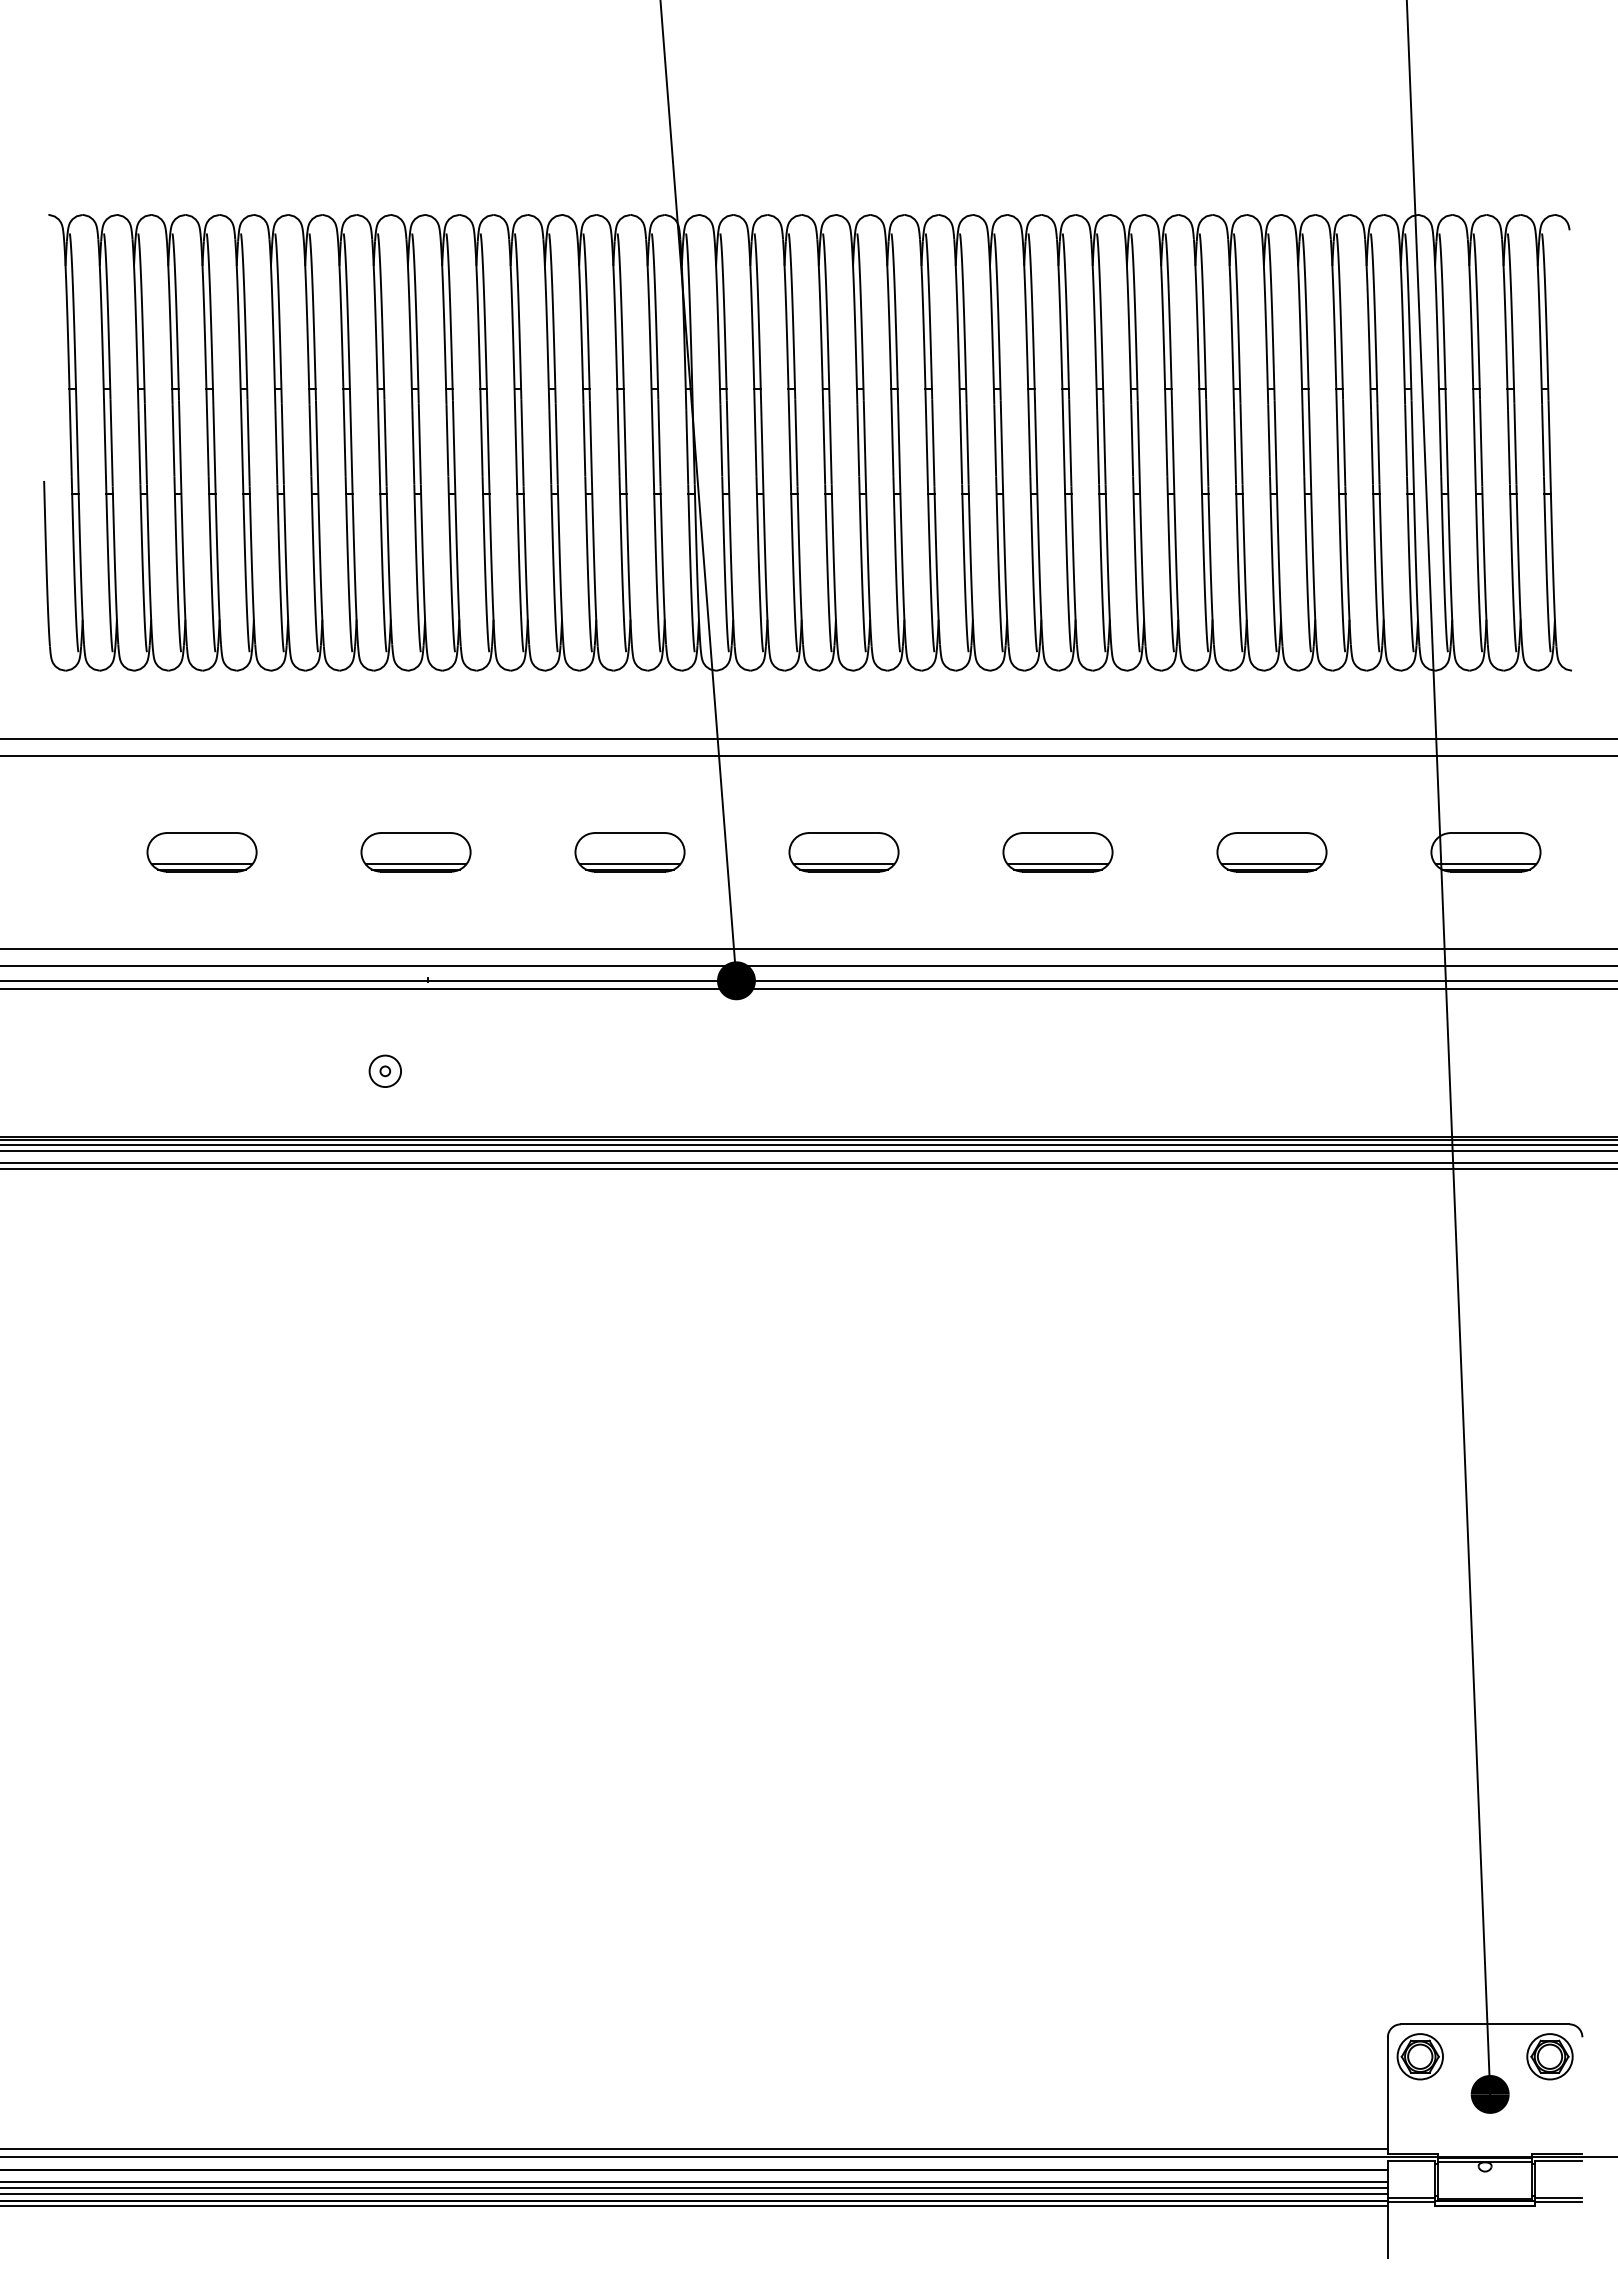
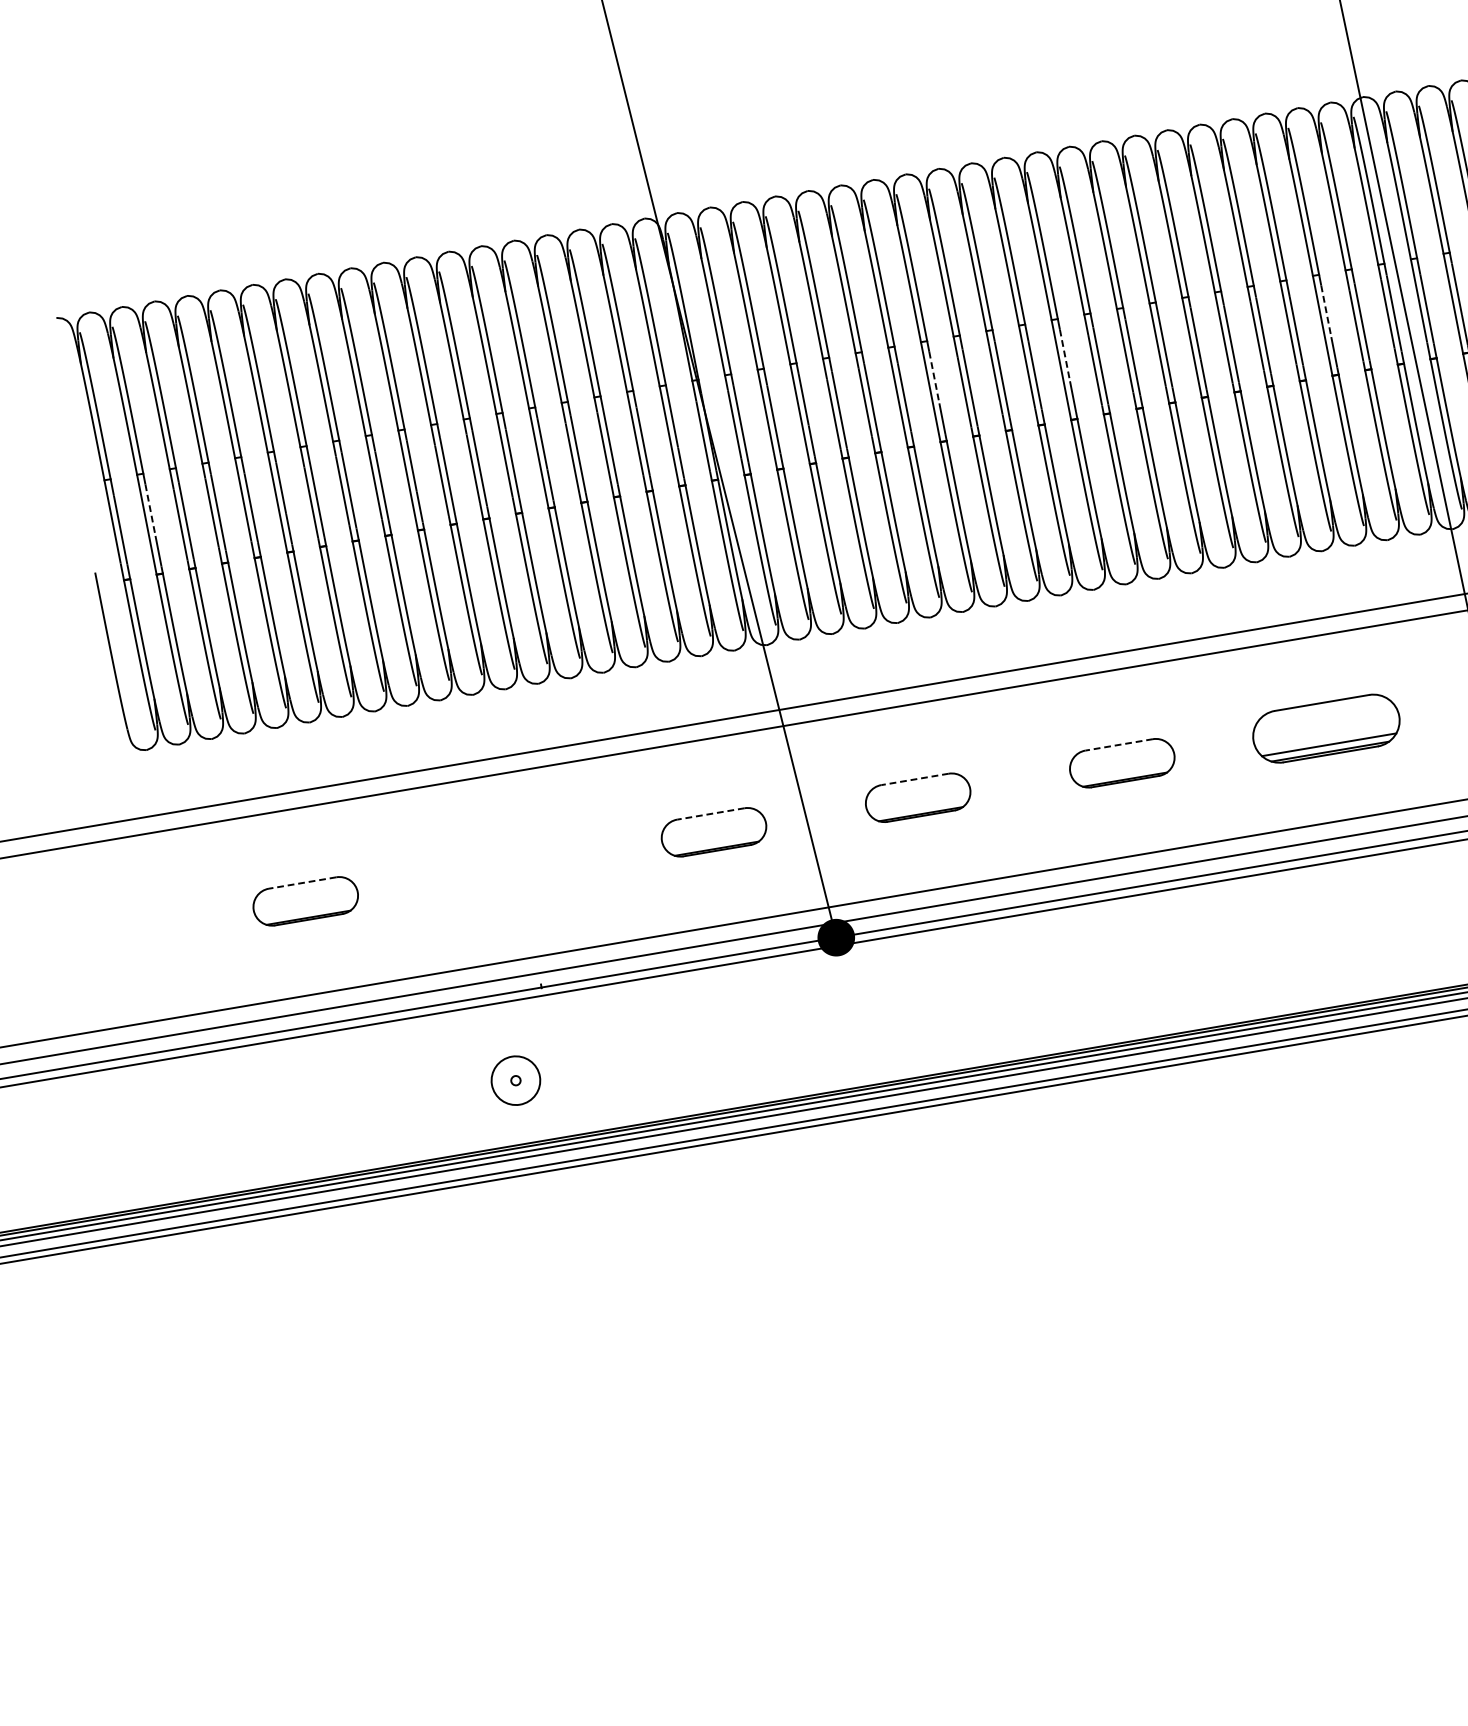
line: (111, 427) -> (150, 510), solid -> dashed
line: (932, 427) -> (934, 378), solid -> dashed
line: (1069, 427) -> (1064, 356), solid -> dashed
line: (1343, 427) -> (1326, 311), solid -> dashed
line: (201, 833) -> (302, 883), solid -> dashed
line: (629, 833) -> (710, 814), solid -> dashed
line: (843, 833) -> (914, 779), solid -> dashed
line: (1057, 833) -> (1118, 745), solid -> dashed
part: (415, 852) -> (509, 867), removed
part: (1271, 852) -> (1325, 728), size x1.4
line: (201, 864) -> (307, 913), removed
line: (629, 864) -> (715, 843), removed
line: (843, 864) -> (919, 809), removed
line: (1057, 864) -> (1123, 774), removed
circle: (385, 1071) -> (516, 1080), size x1.6

